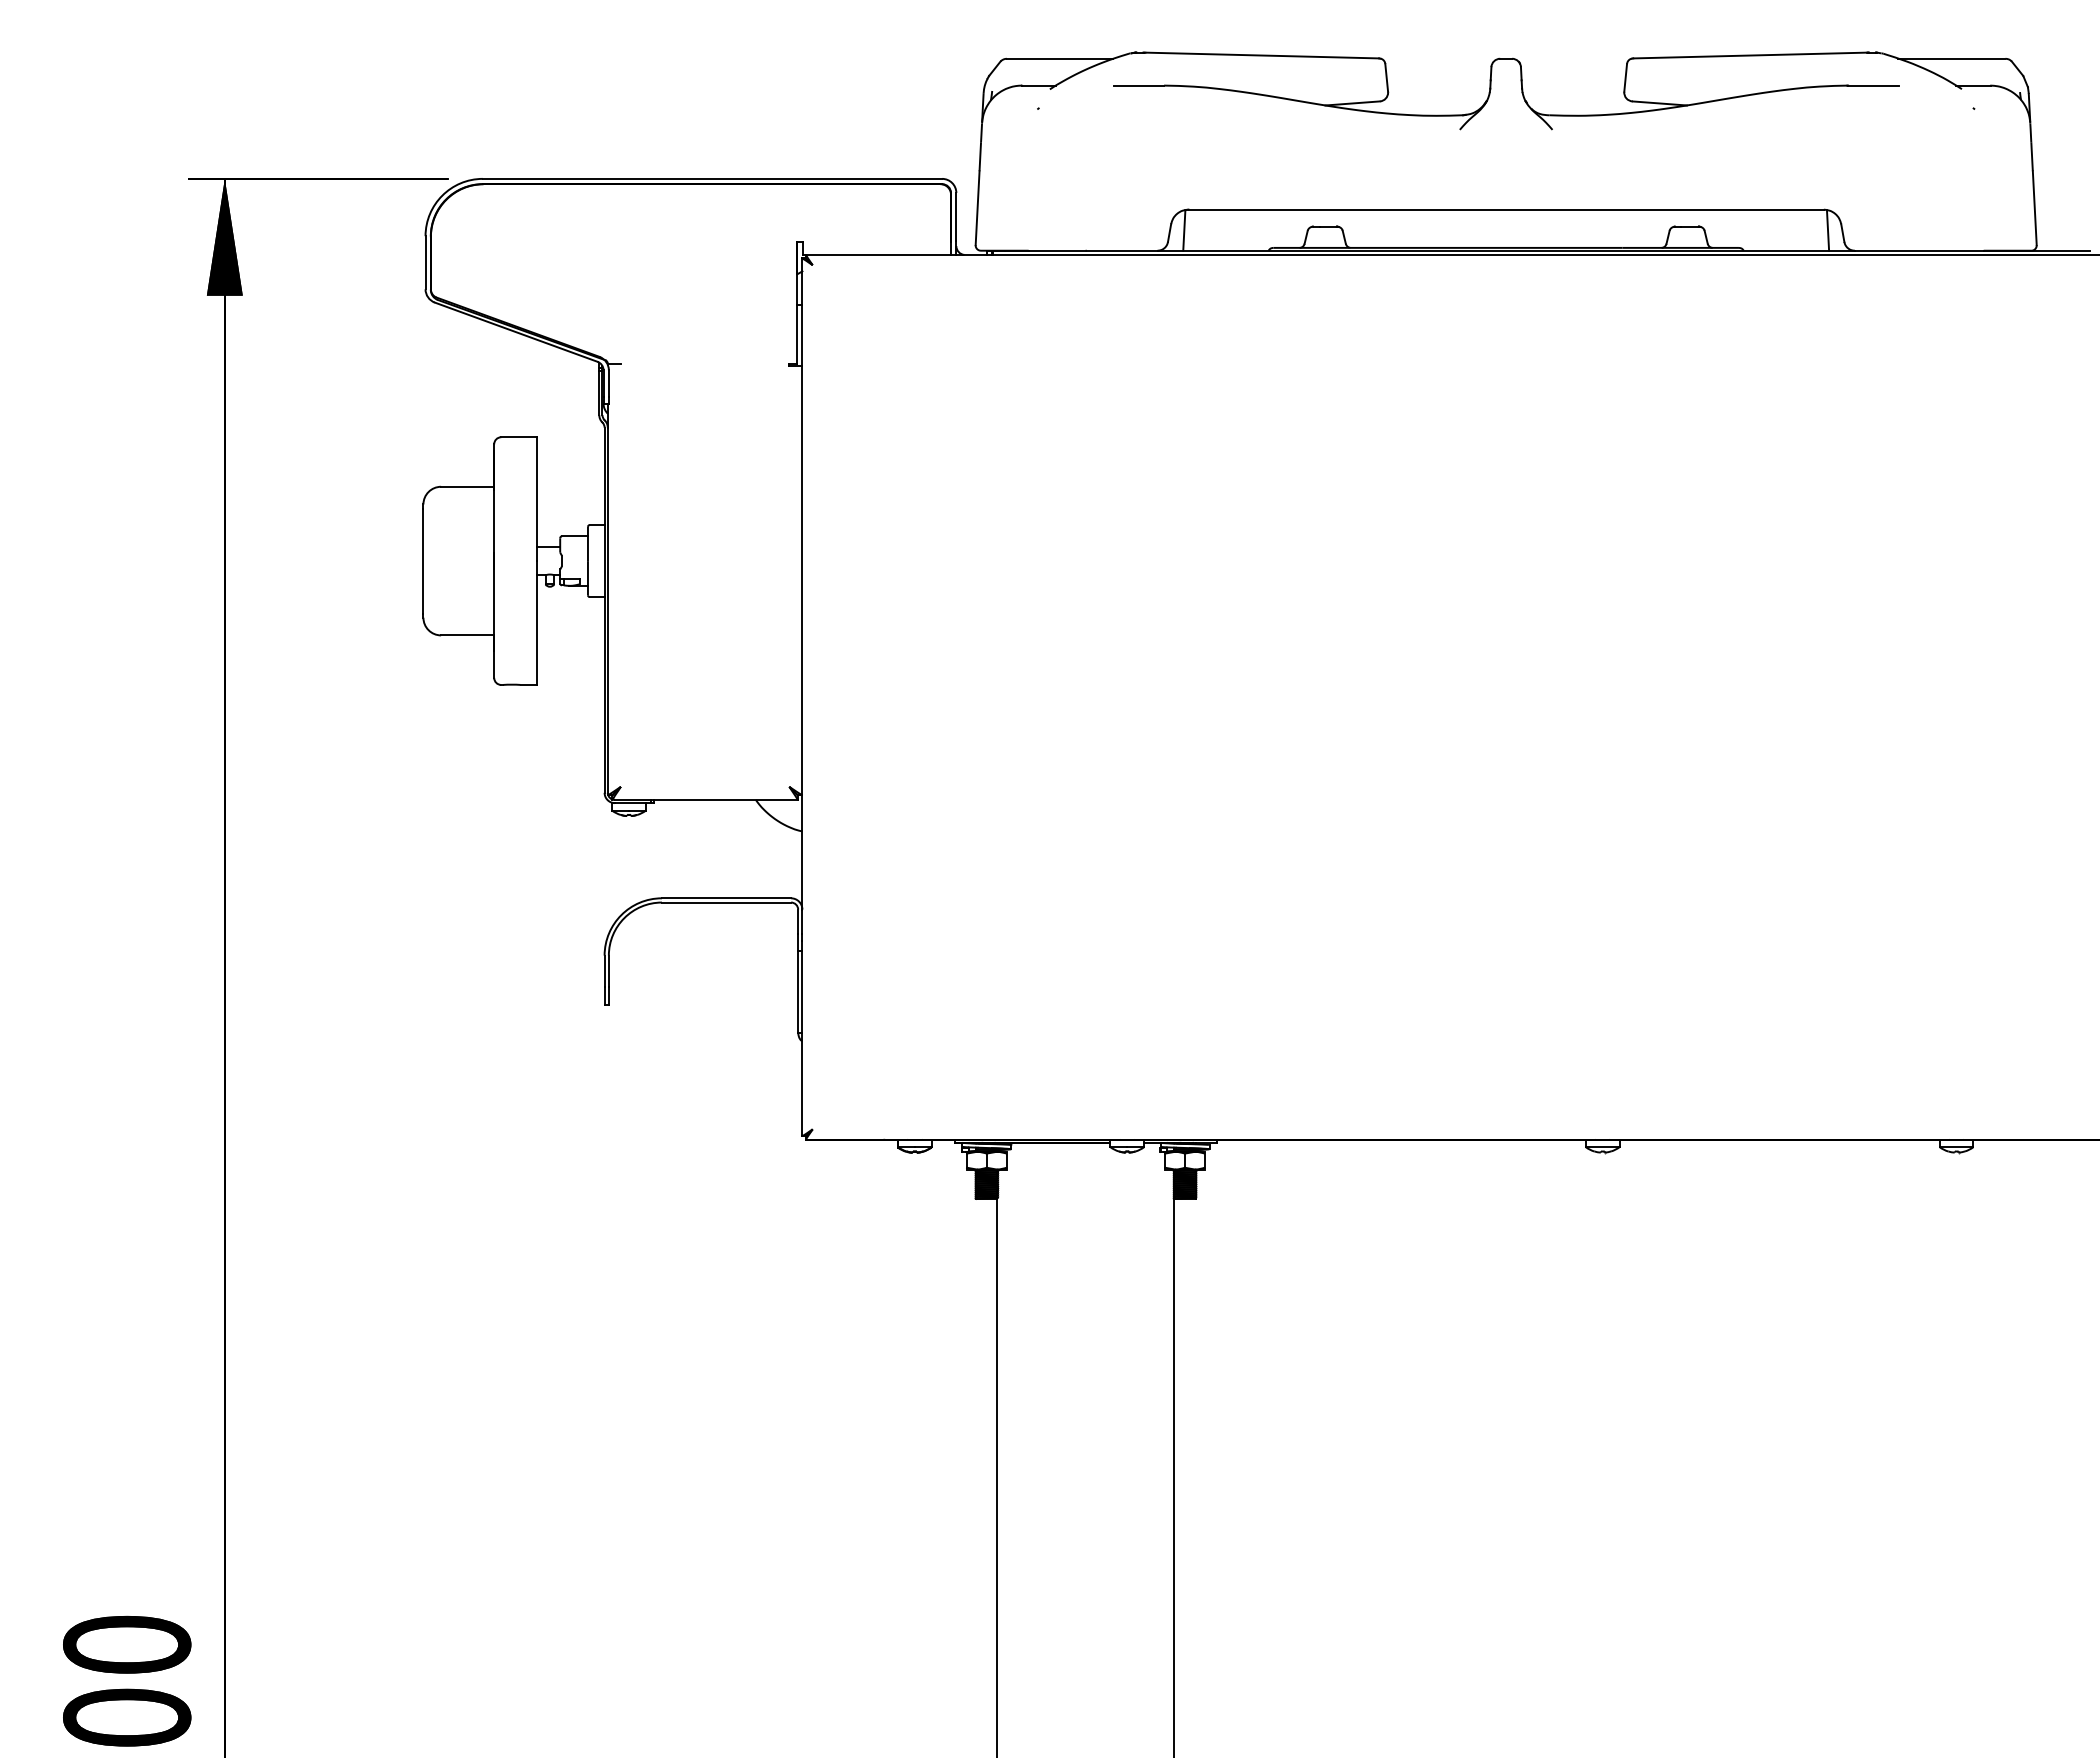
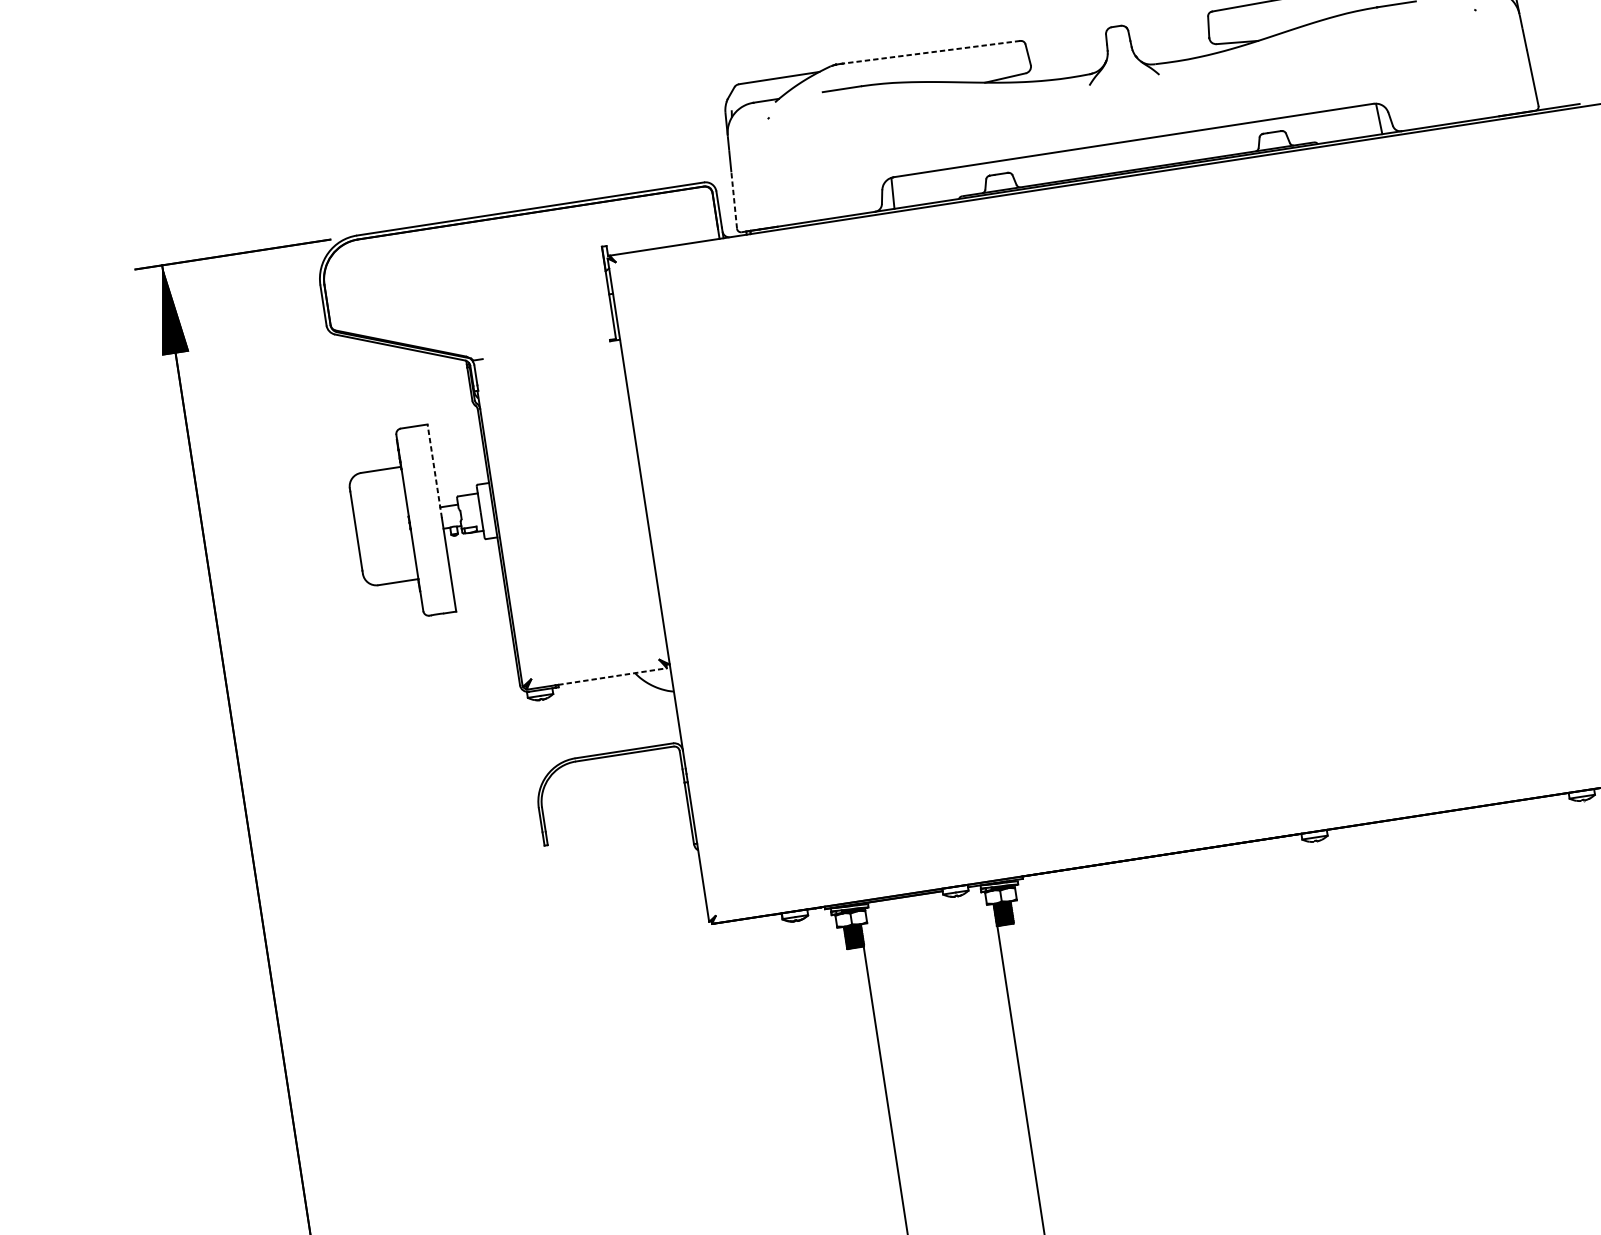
line: (1261, 55) -> (931, 52), solid -> dashed
line: (977, 208) -> (734, 200), solid -> dashed
line: (536, 499) -> (434, 471), solid -> dashed
line: (726, 799) -> (612, 676), solid -> dashed

